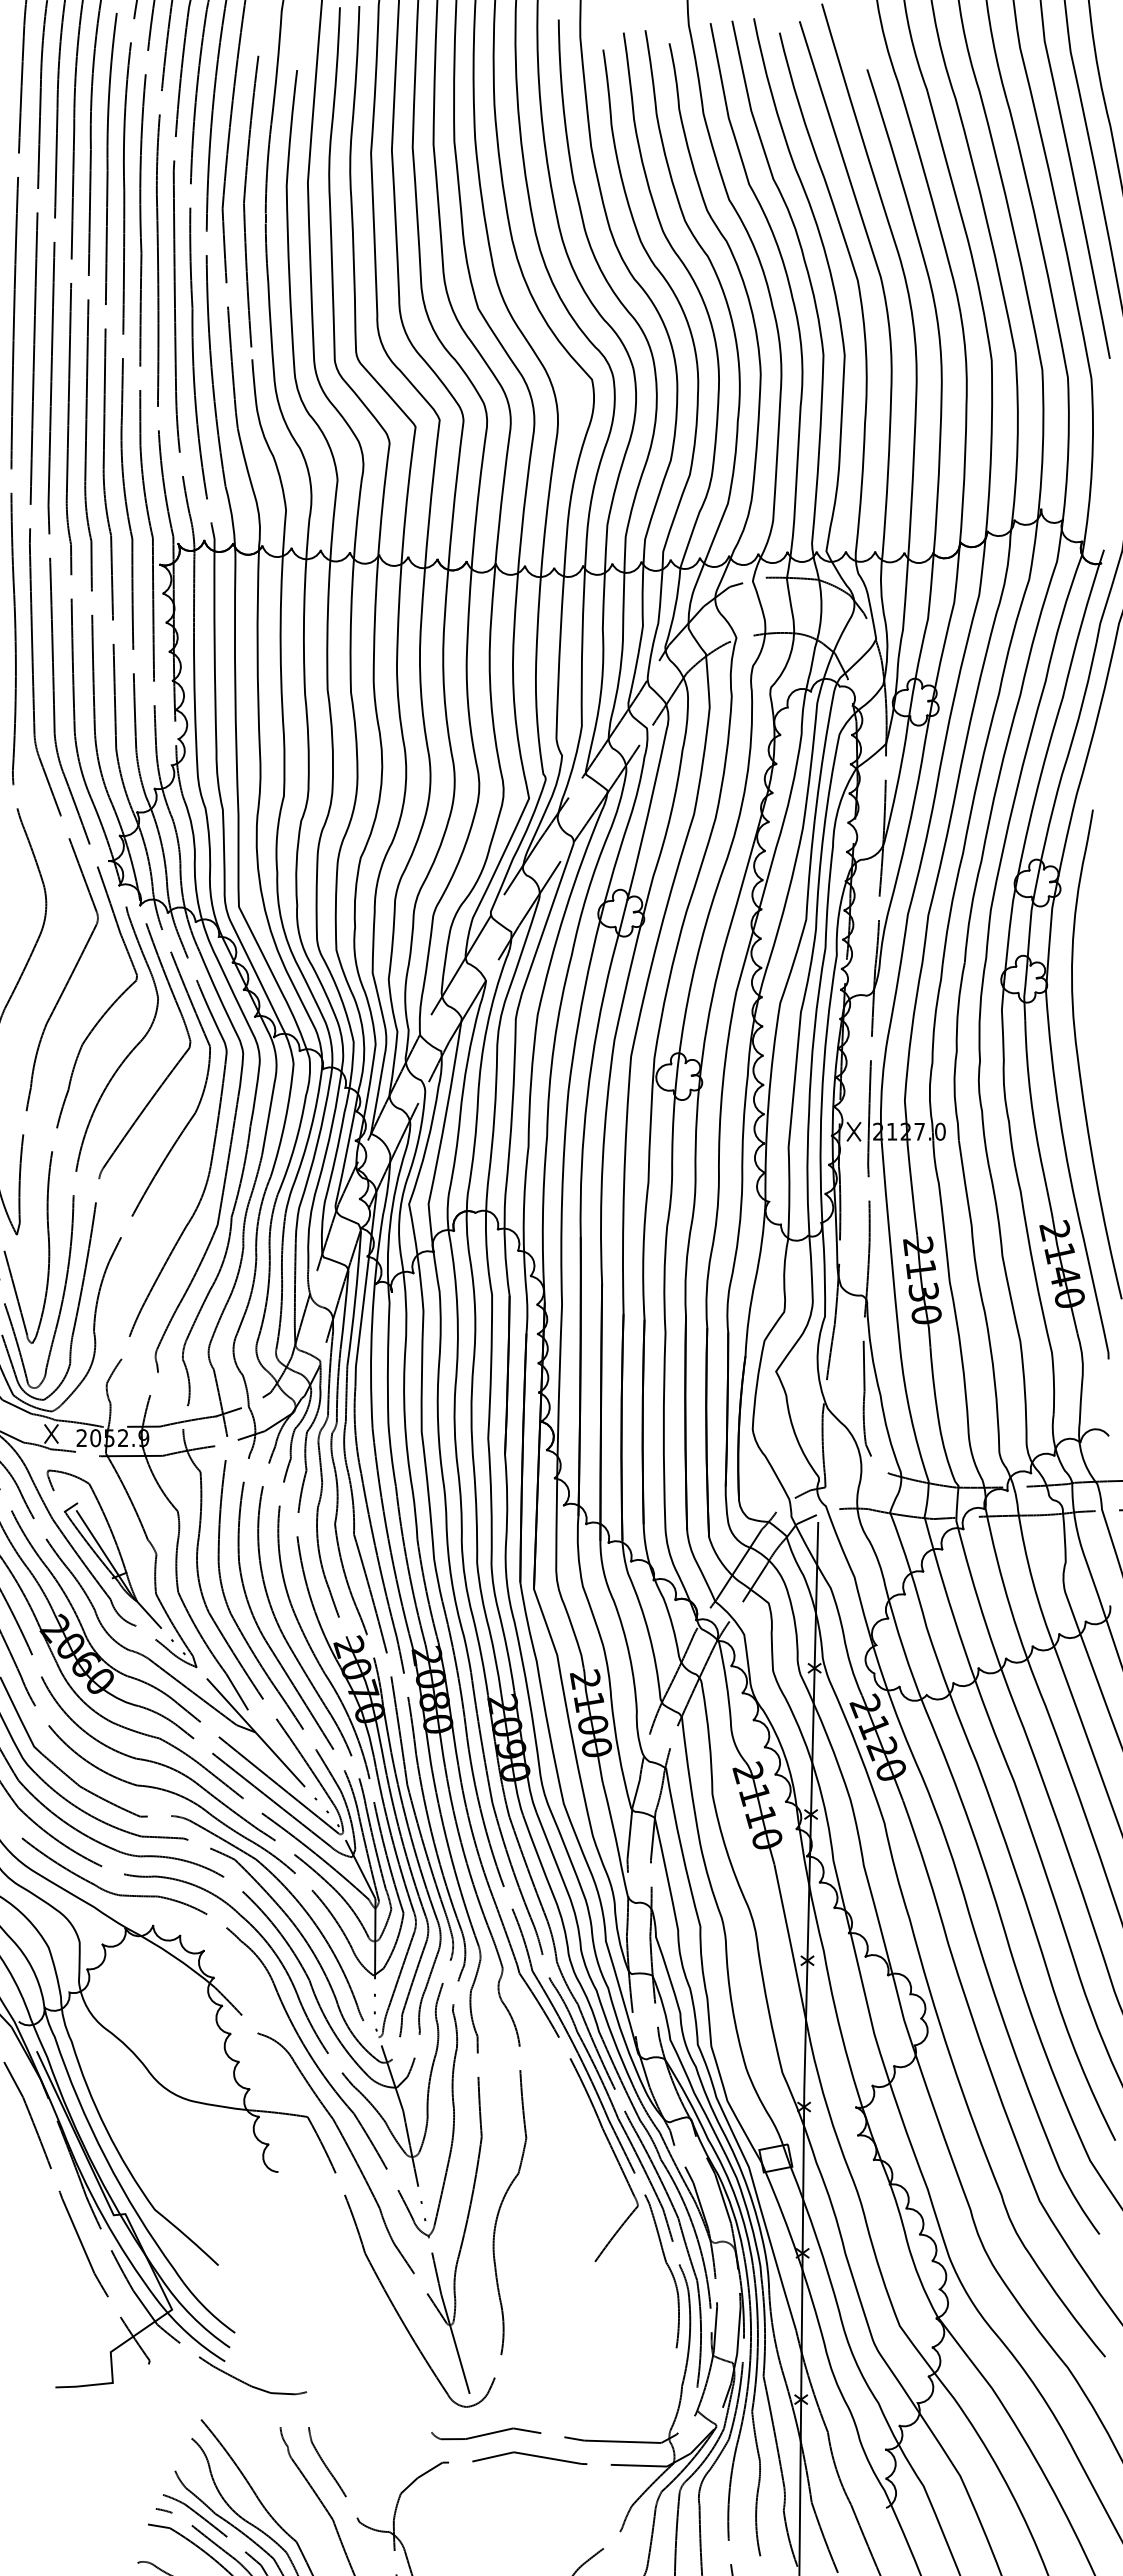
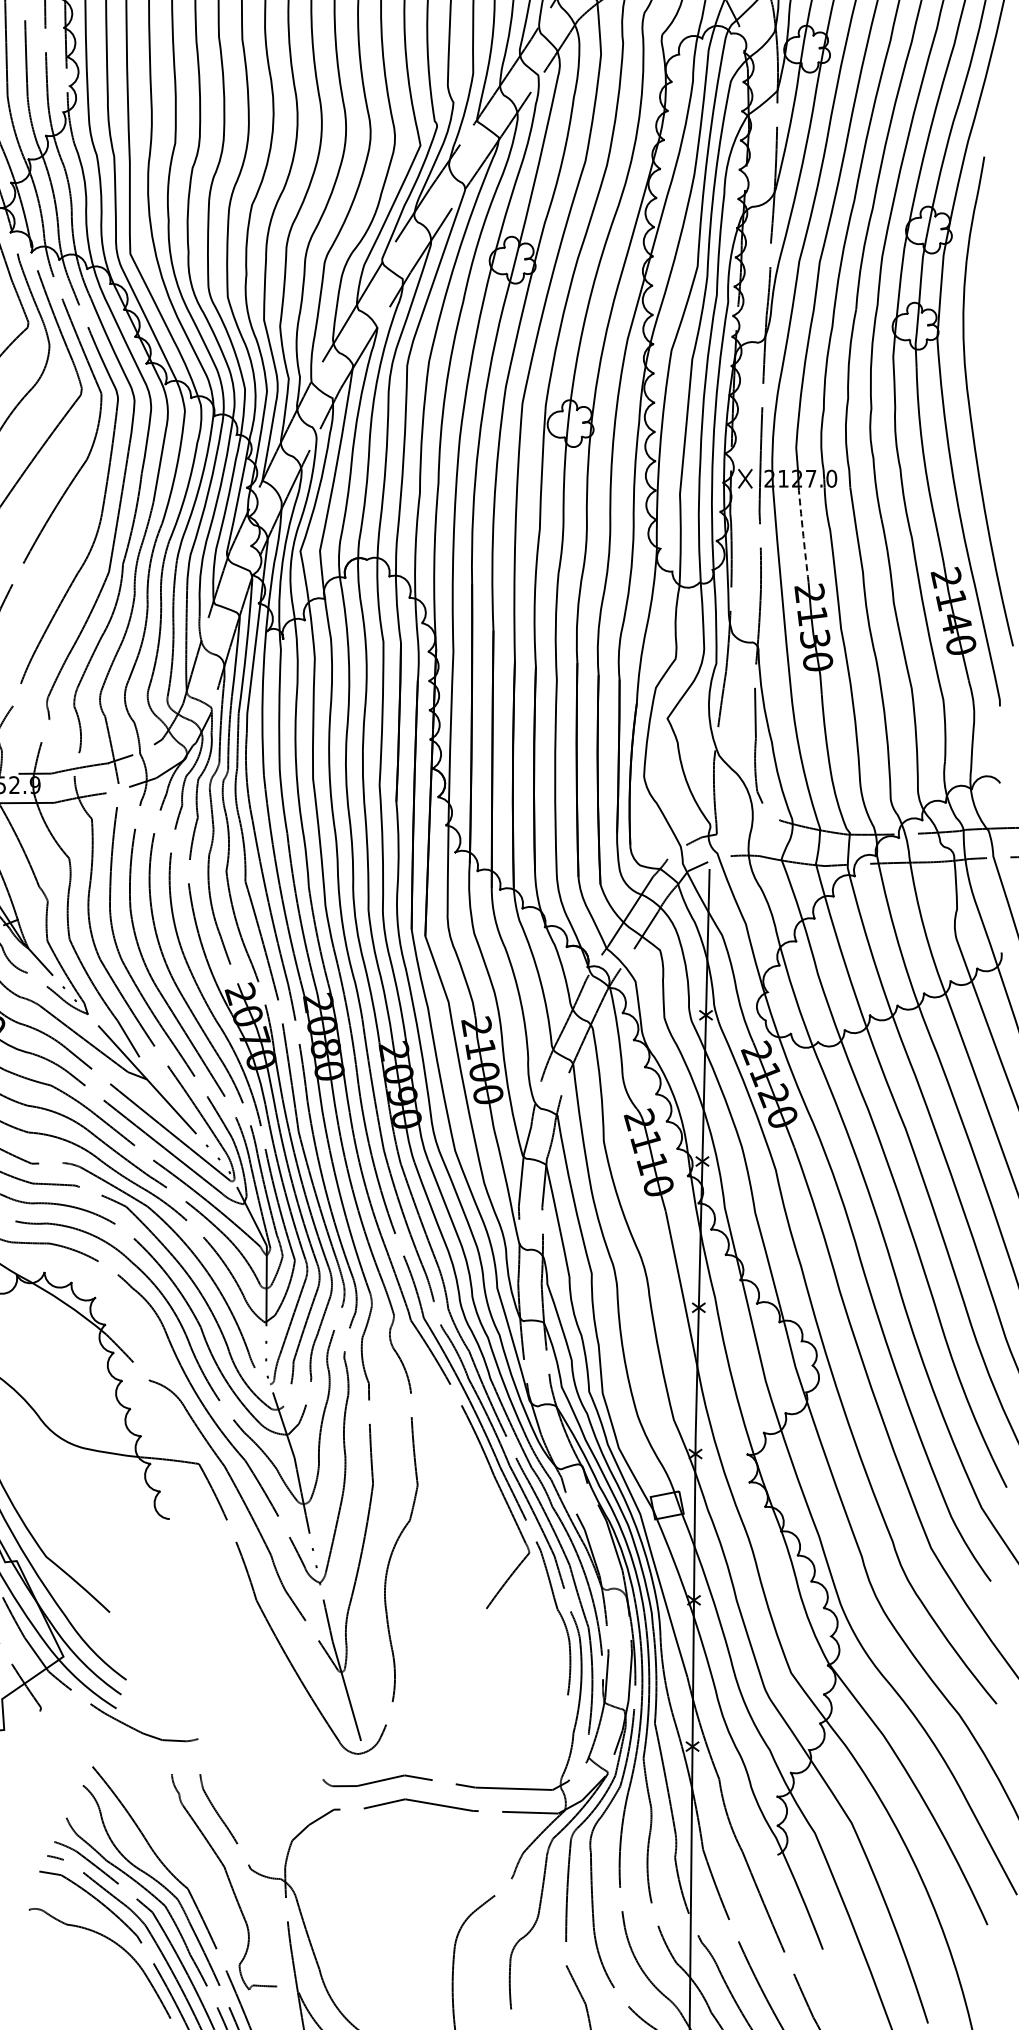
line: (911, 1187) -> (802, 534), solid -> dashed

